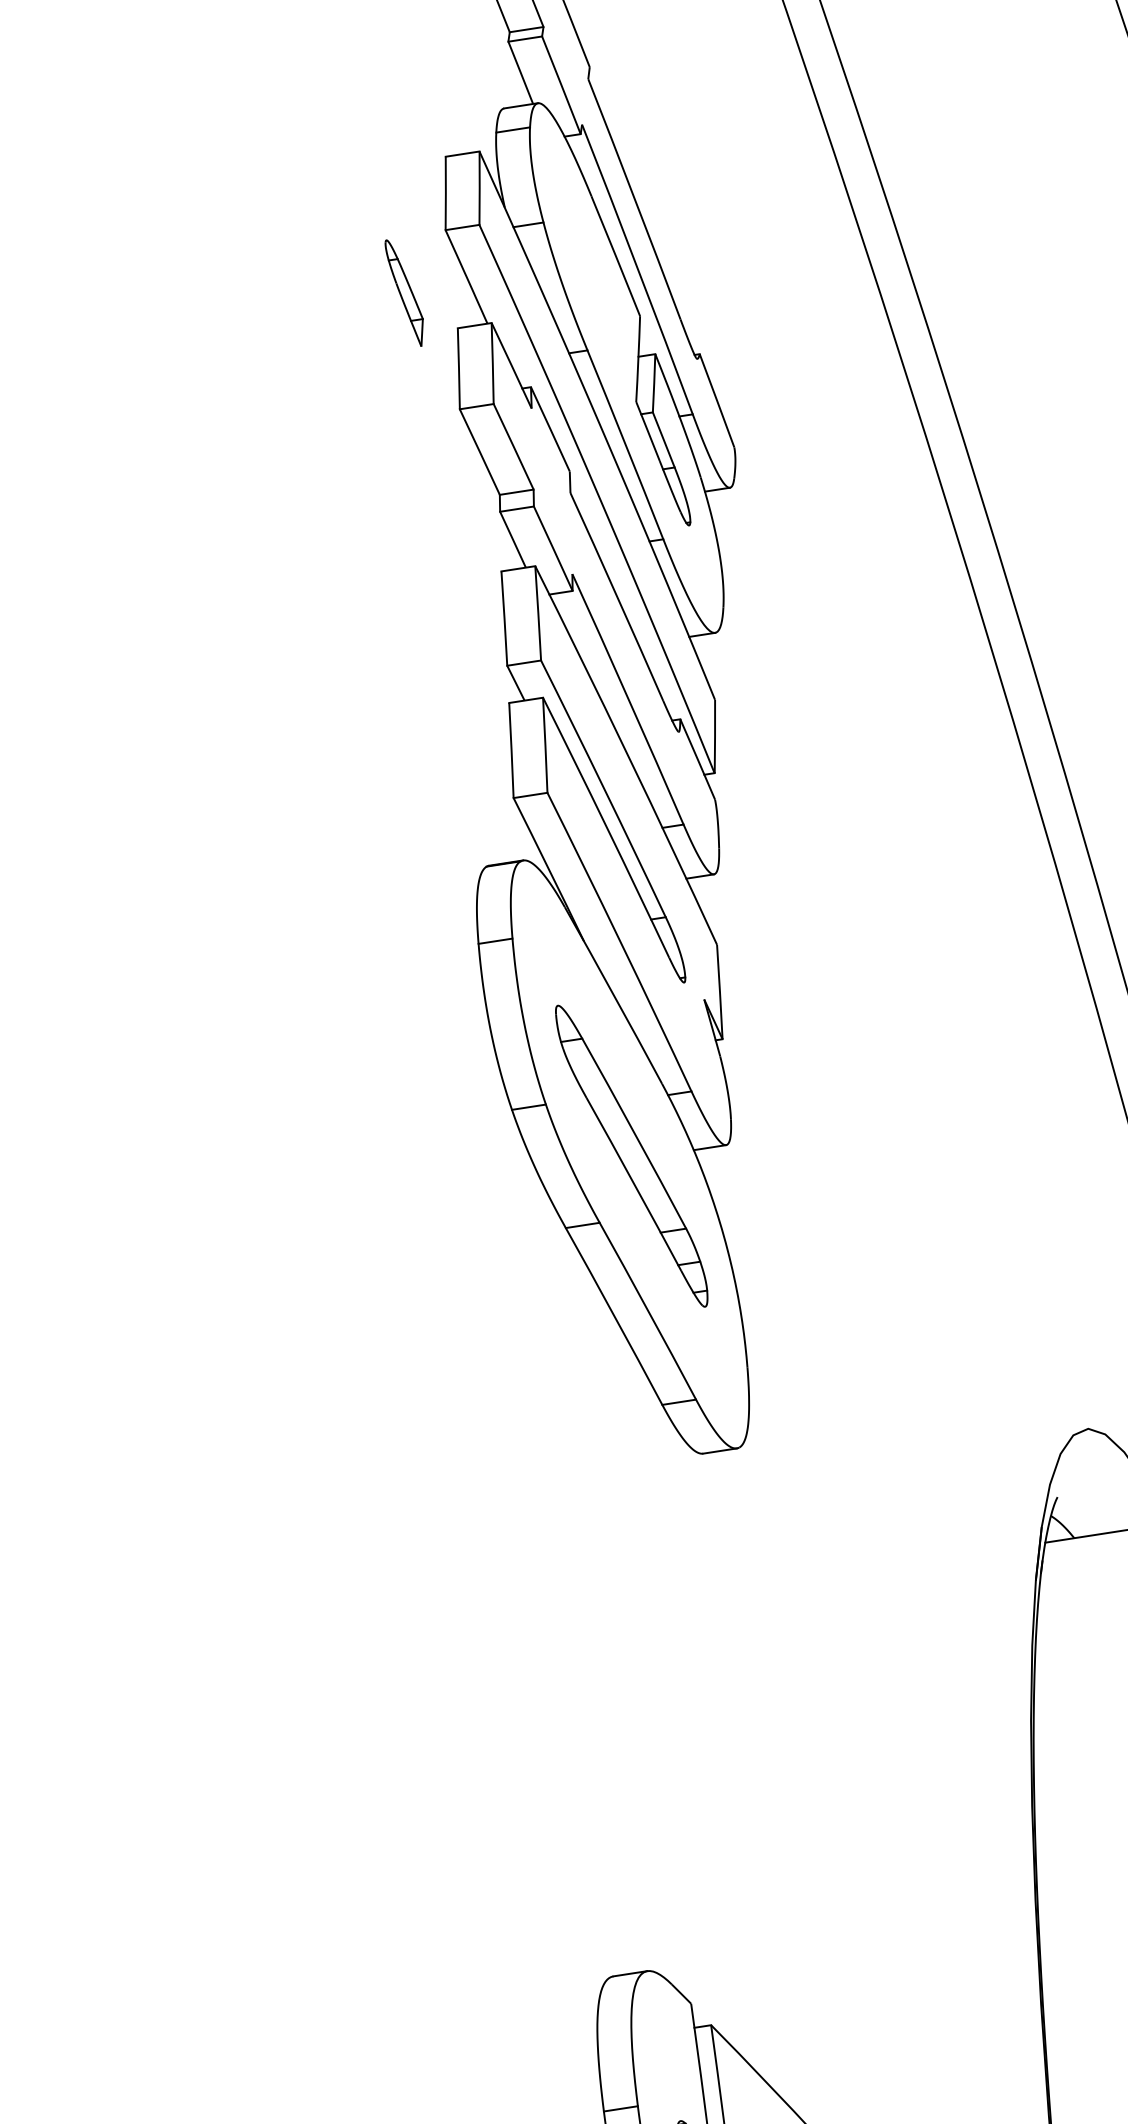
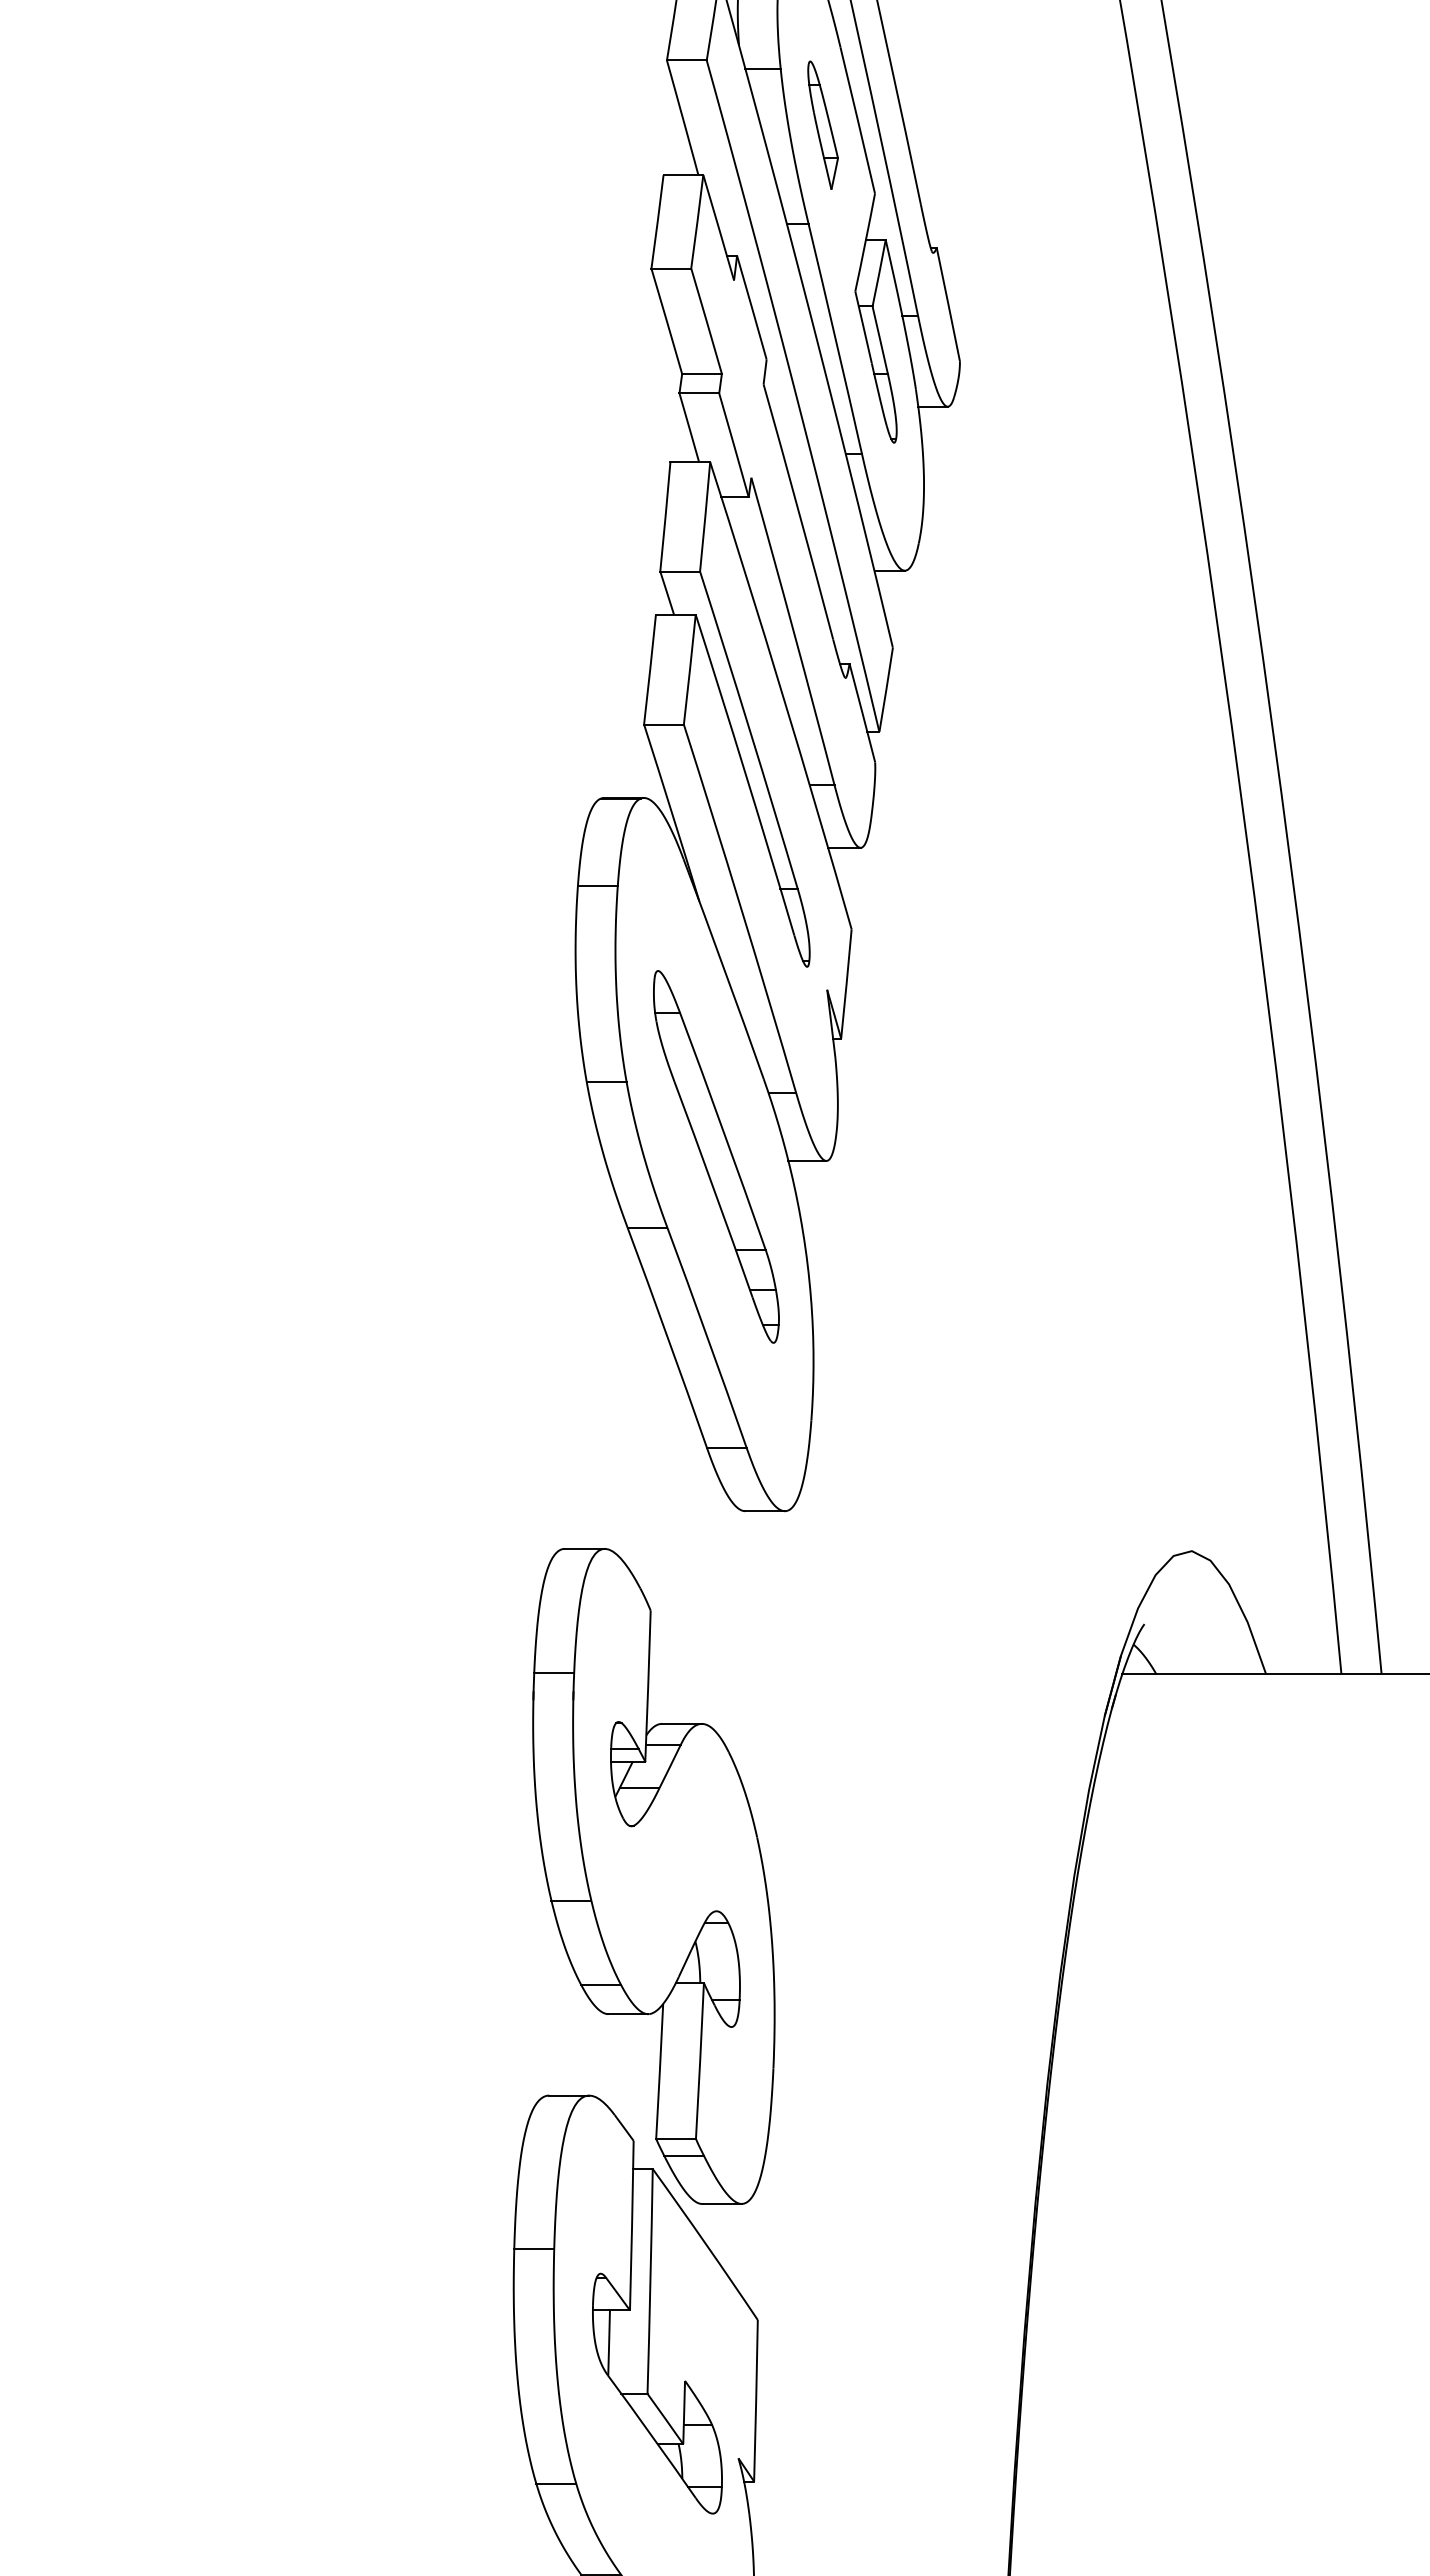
part: (405, 292) -> (822, 124), moved
part: (673, 1776) -> (653, 1876), added

